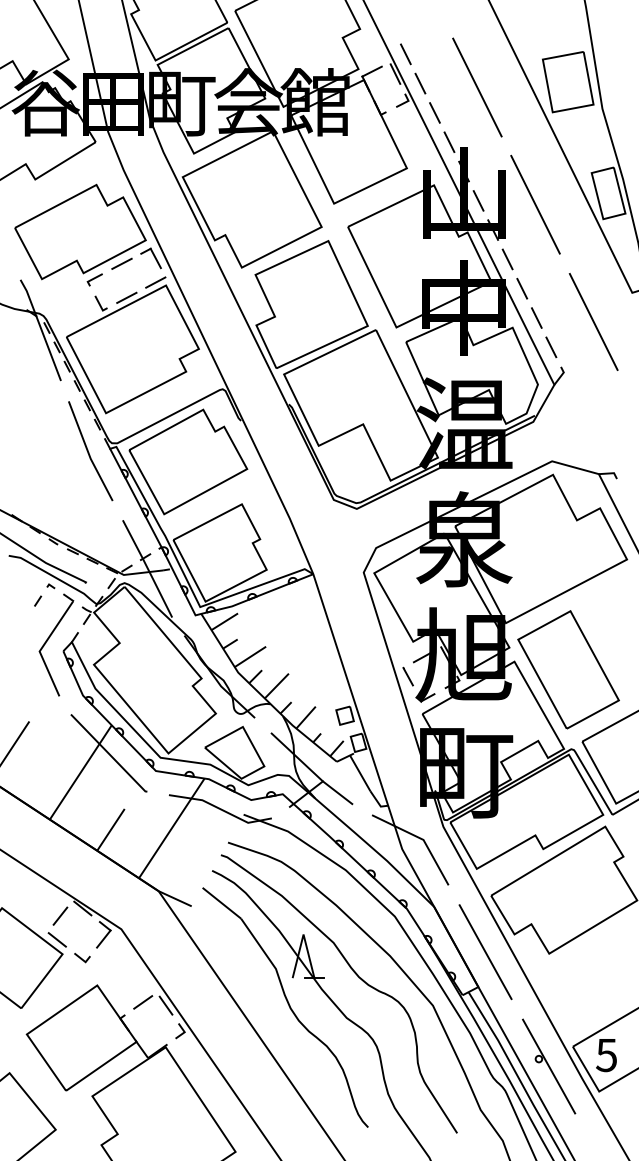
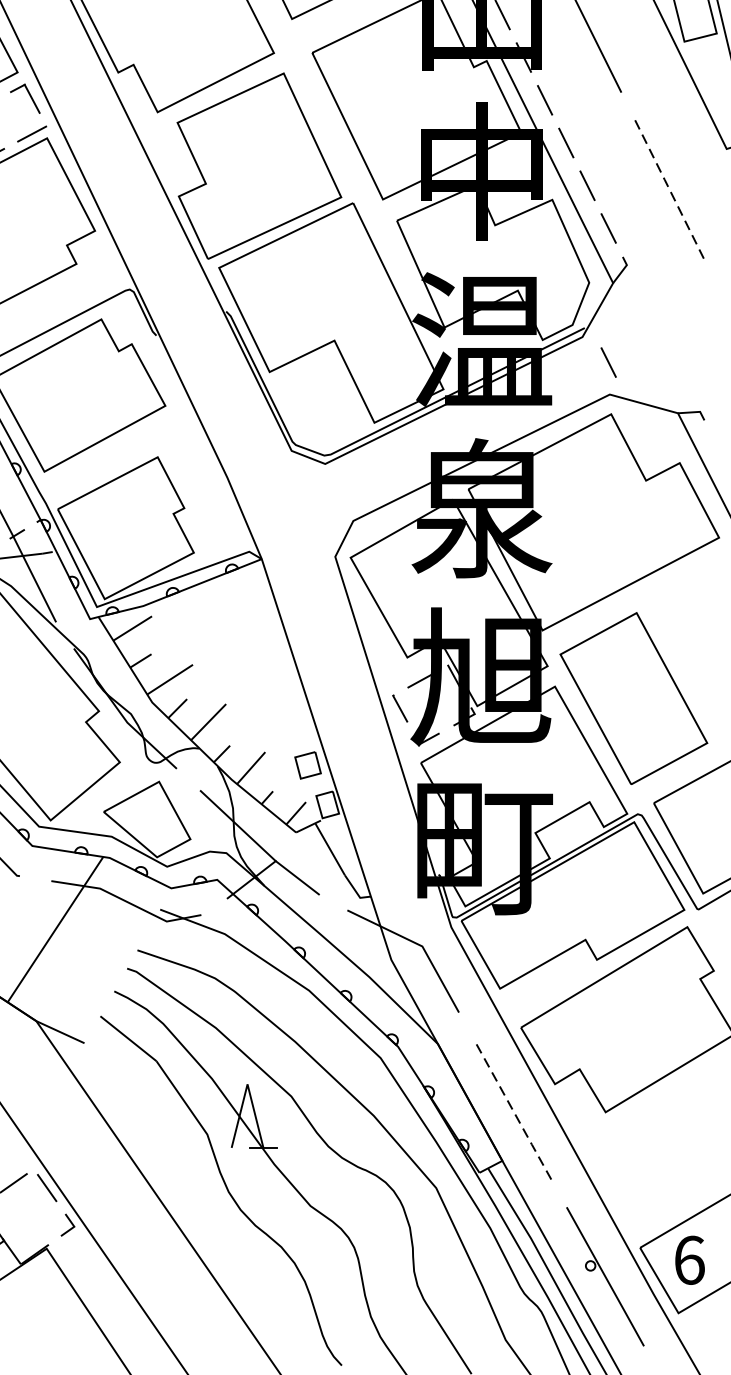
line: (593, 322) -> (670, 192), solid -> dashed
line: (551, 439) -> (608, 362), added
line: (485, 952) -> (512, 1110), solid -> dashed
text: (606, 1055) -> (689, 1260), 5 -> 6

